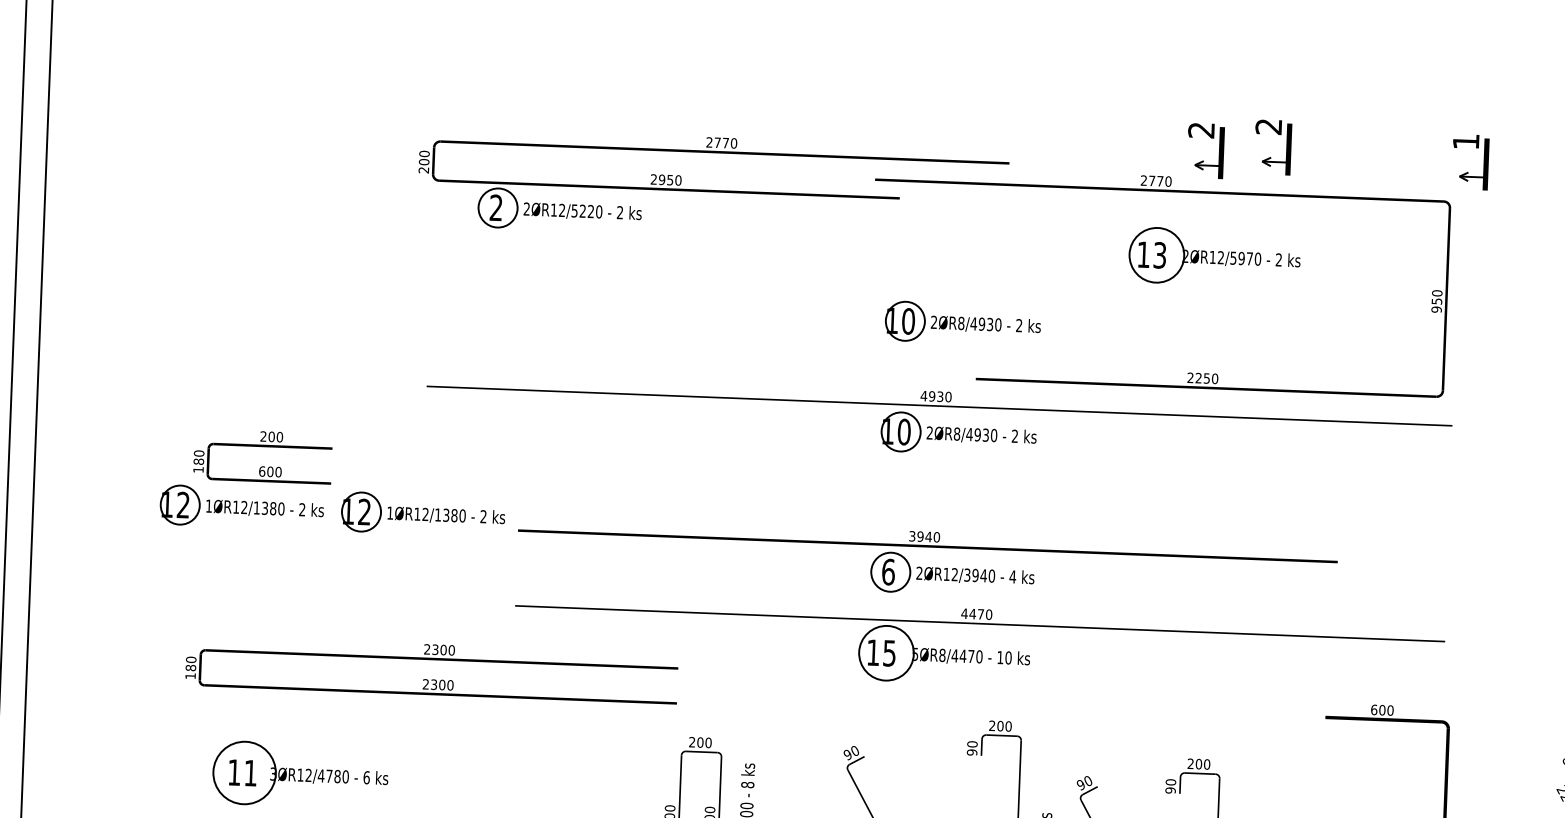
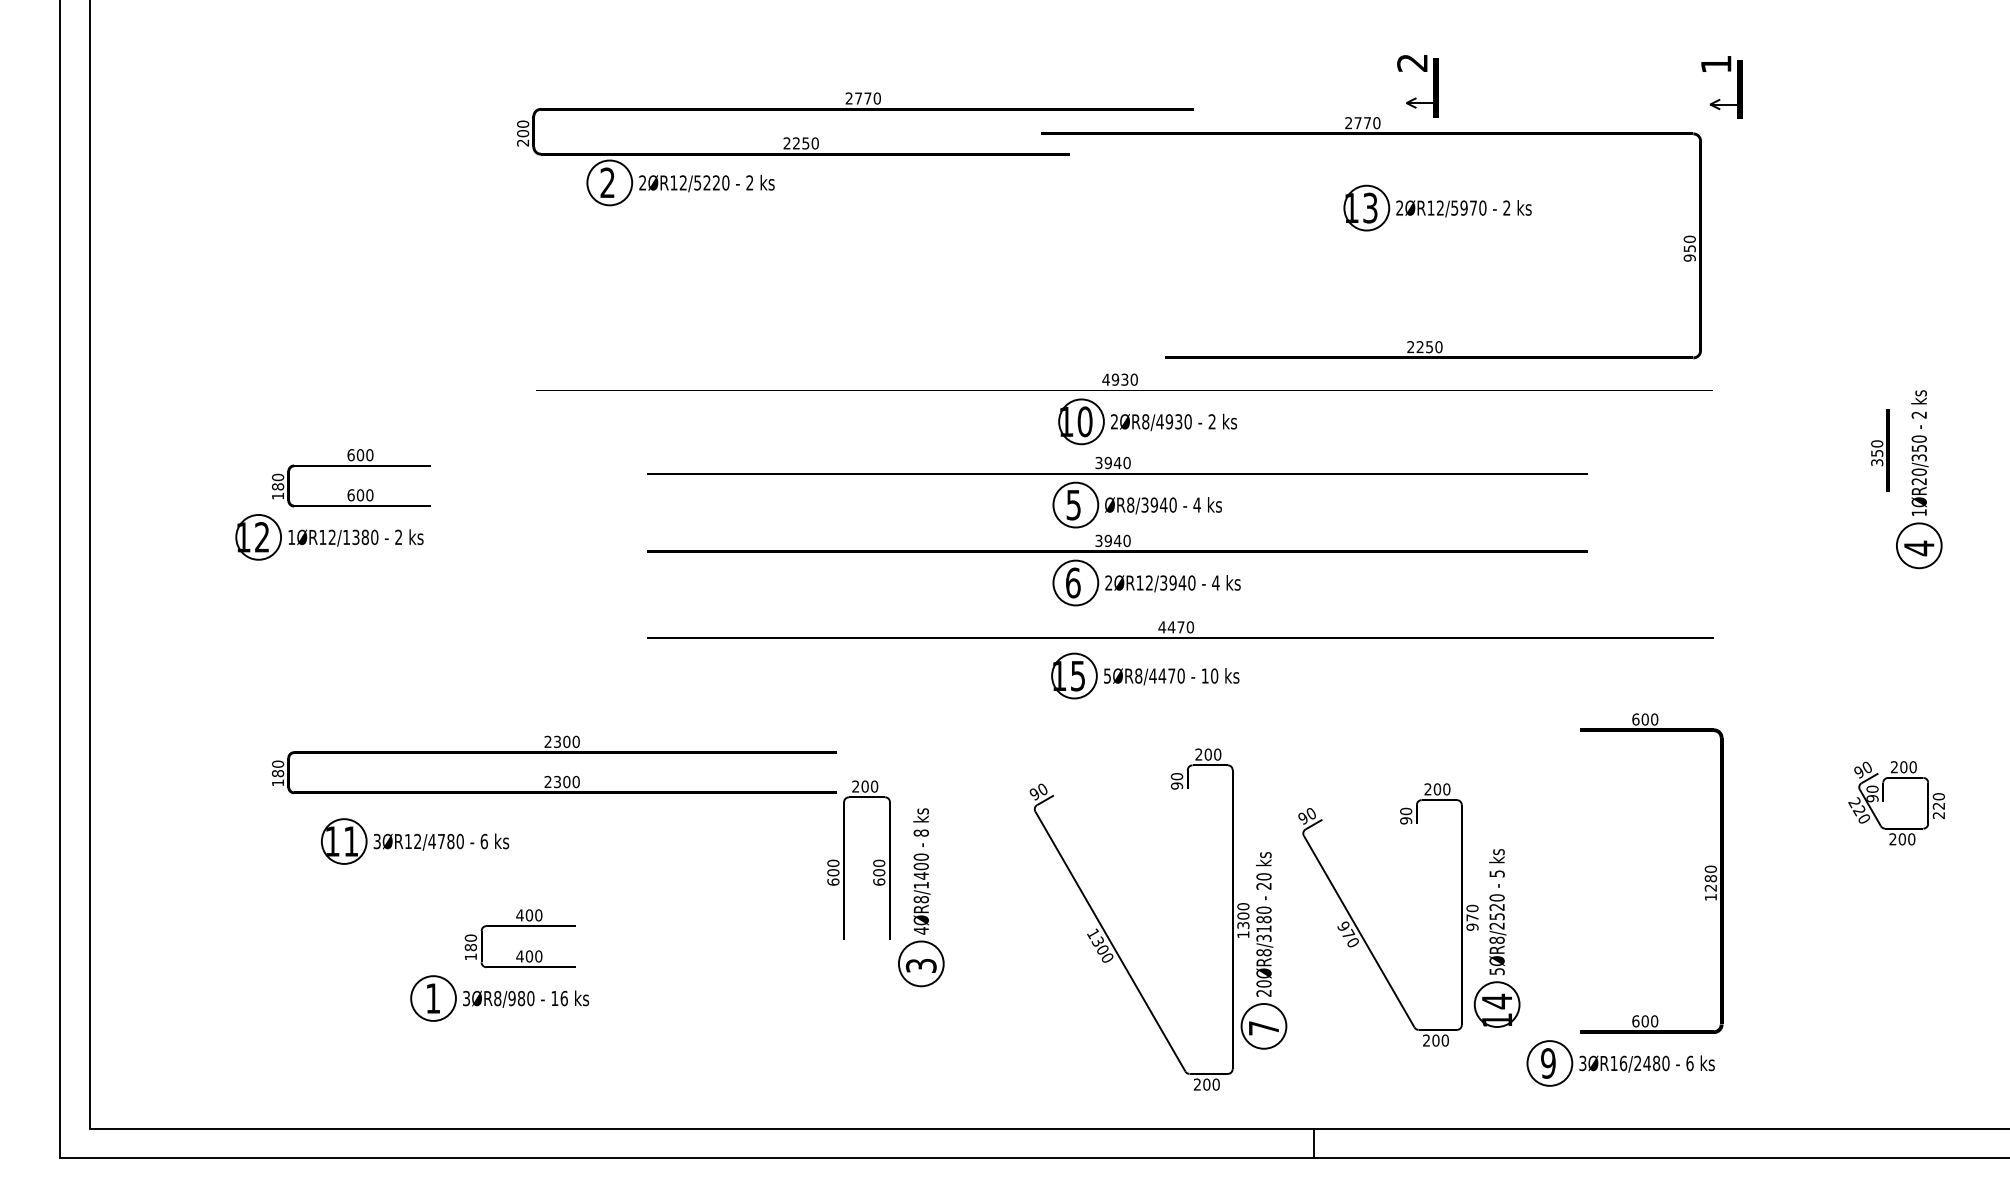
part: (1271, 157) -> (1493, 90), removed
text: (662, 179) -> (796, 143), 2950 -> 2250
circle: (1156, 254) -> (1366, 207), size x0.71
part: (962, 323) -> (1147, 294), removed
text: (263, 436) -> (350, 455), 200 -> 600
part: (930, 494) -> (1117, 492), added
part: (423, 514) -> (537, 537), removed
circle: (886, 652) -> (1074, 675), size x0.71
text: (432, 669) -> (554, 764), moved
circle: (244, 772) -> (343, 841), size x0.62

